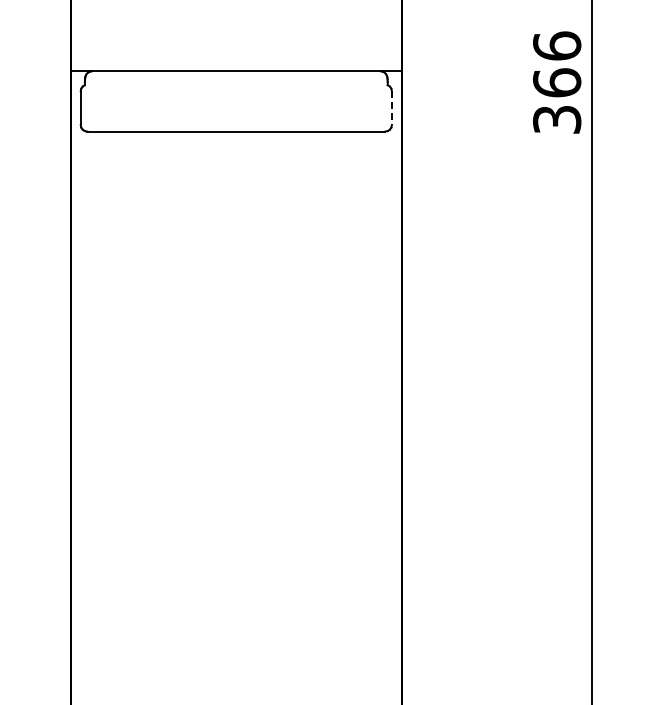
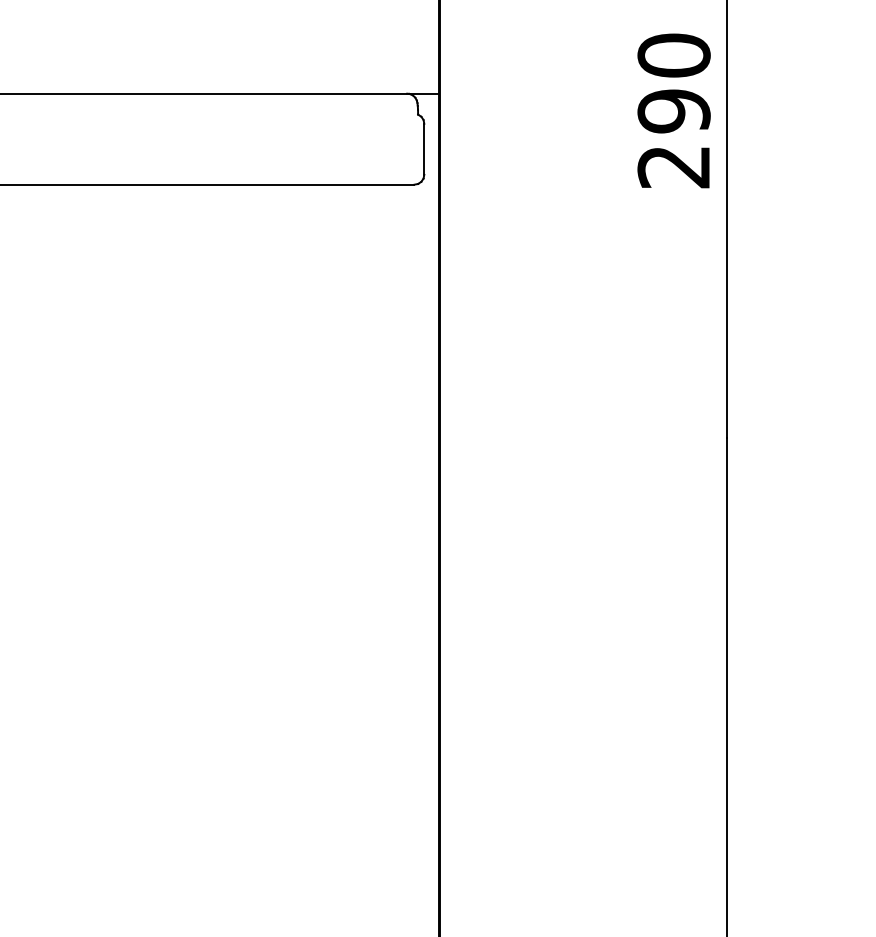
text: (557, 82) -> (674, 110), 366 -> 290
line: (391, 108) -> (423, 149), dashed -> solid

